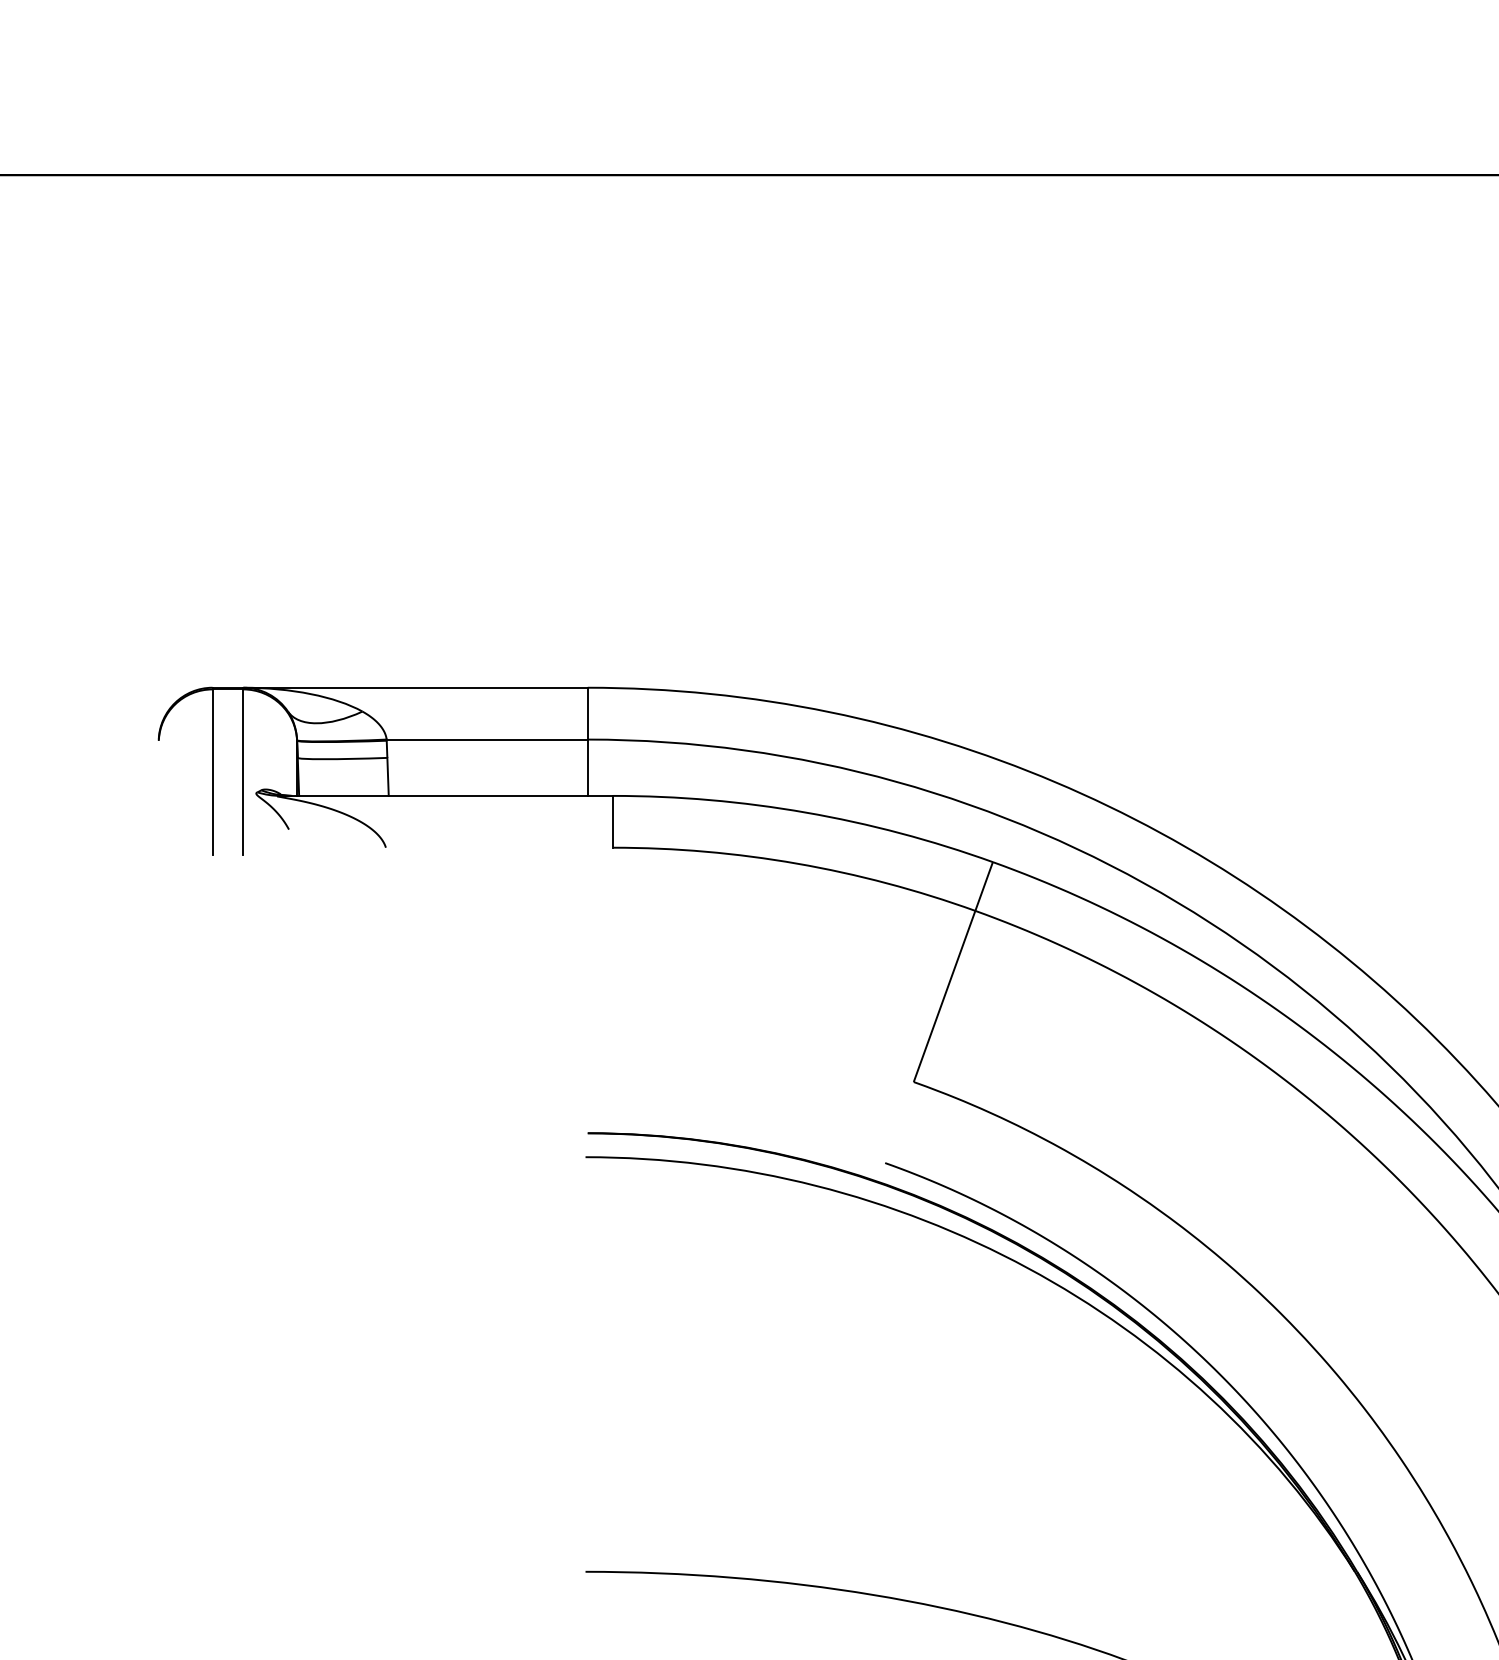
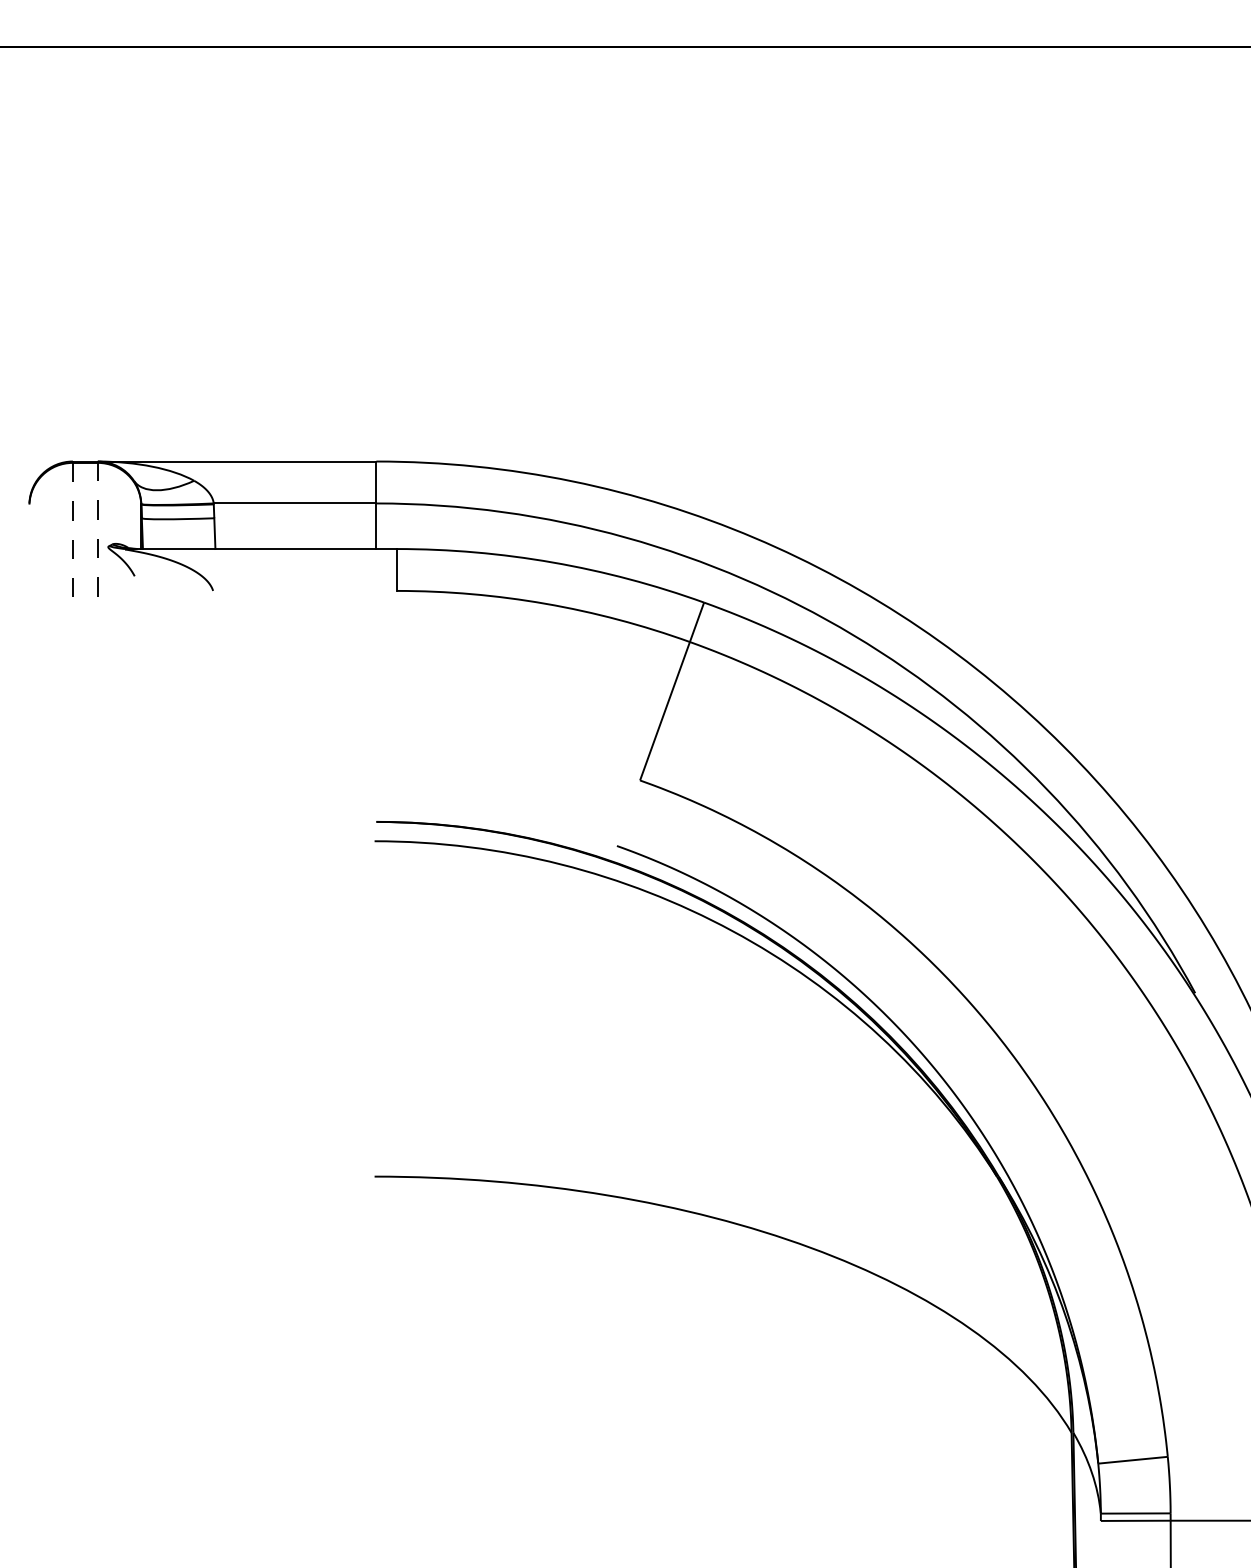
line: (212, 771) -> (72, 529), solid -> dashed
line: (242, 771) -> (97, 529), solid -> dashed

